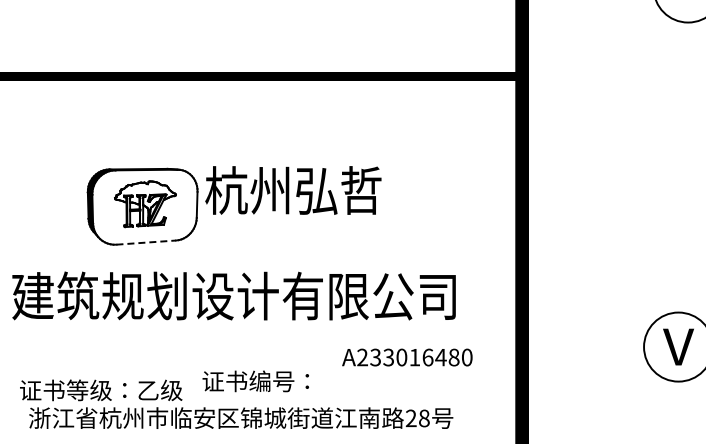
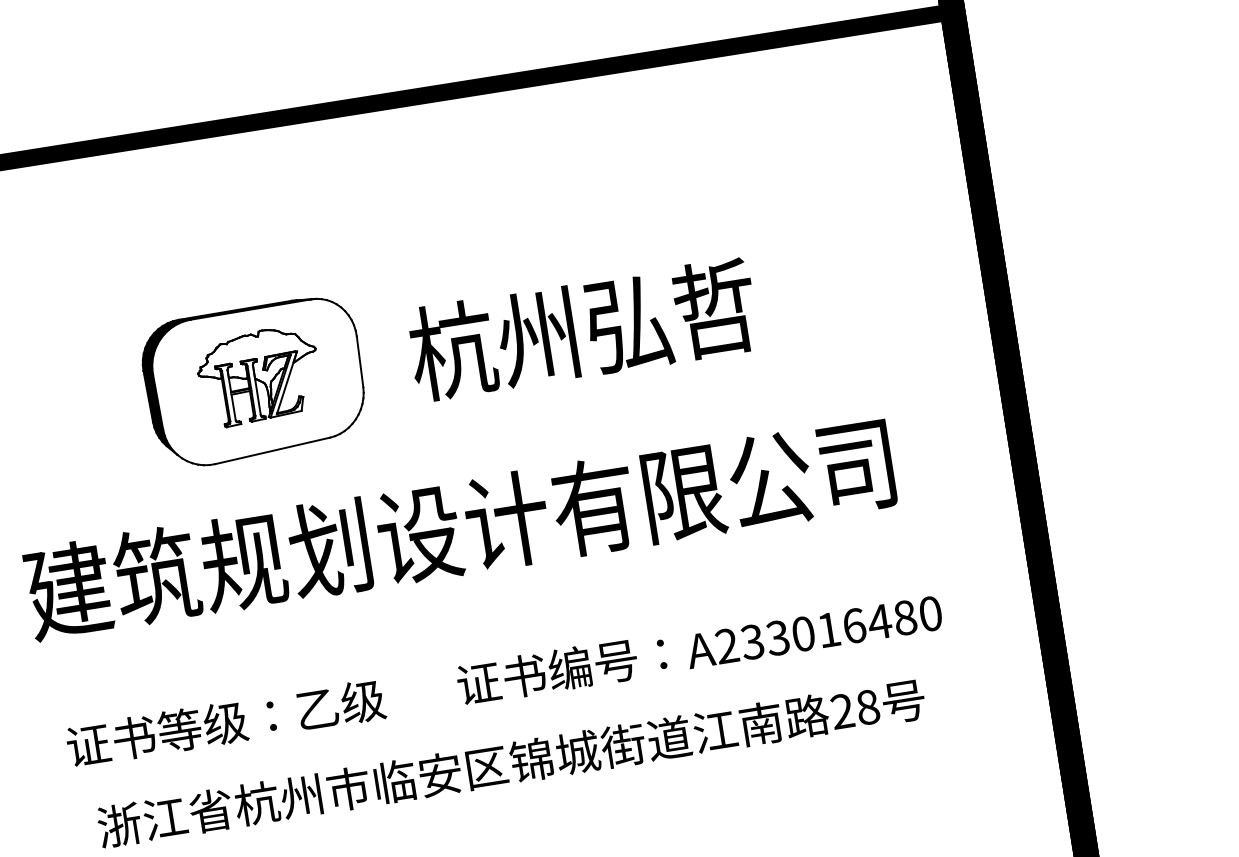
text: (293, 190) -> (583, 329), moved
line: (146, 242) -> (273, 450), dashed -> solid
text: (407, 357) -> (814, 632), moved
text: (255, 381) -> (561, 670), moved
text: (101, 390) -> (226, 723), moved

